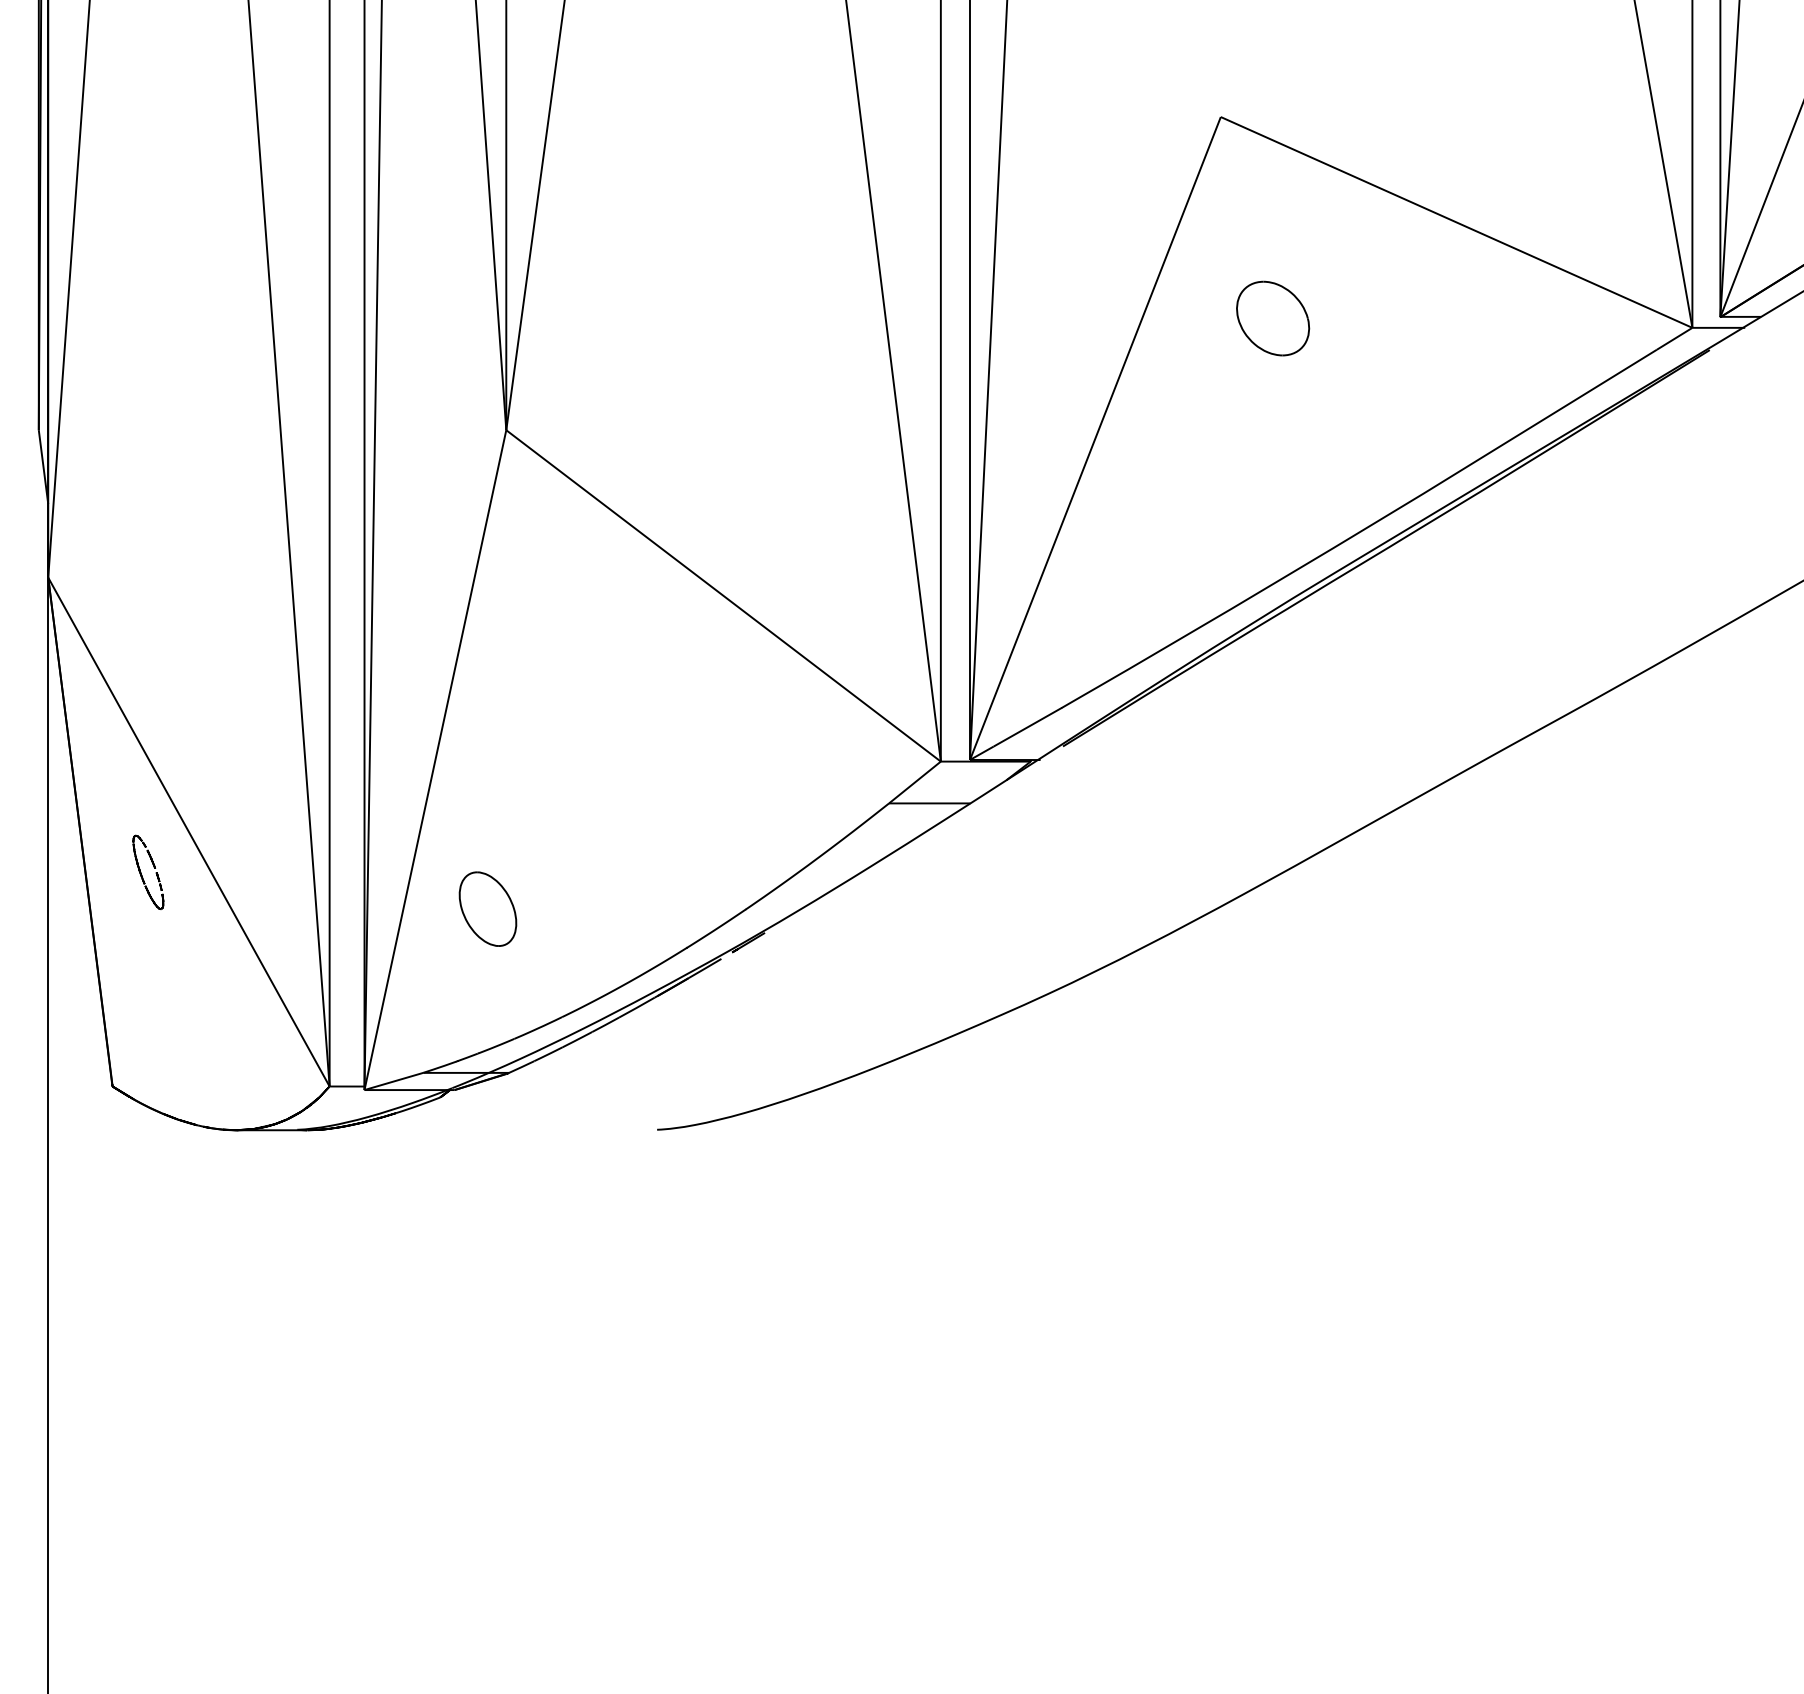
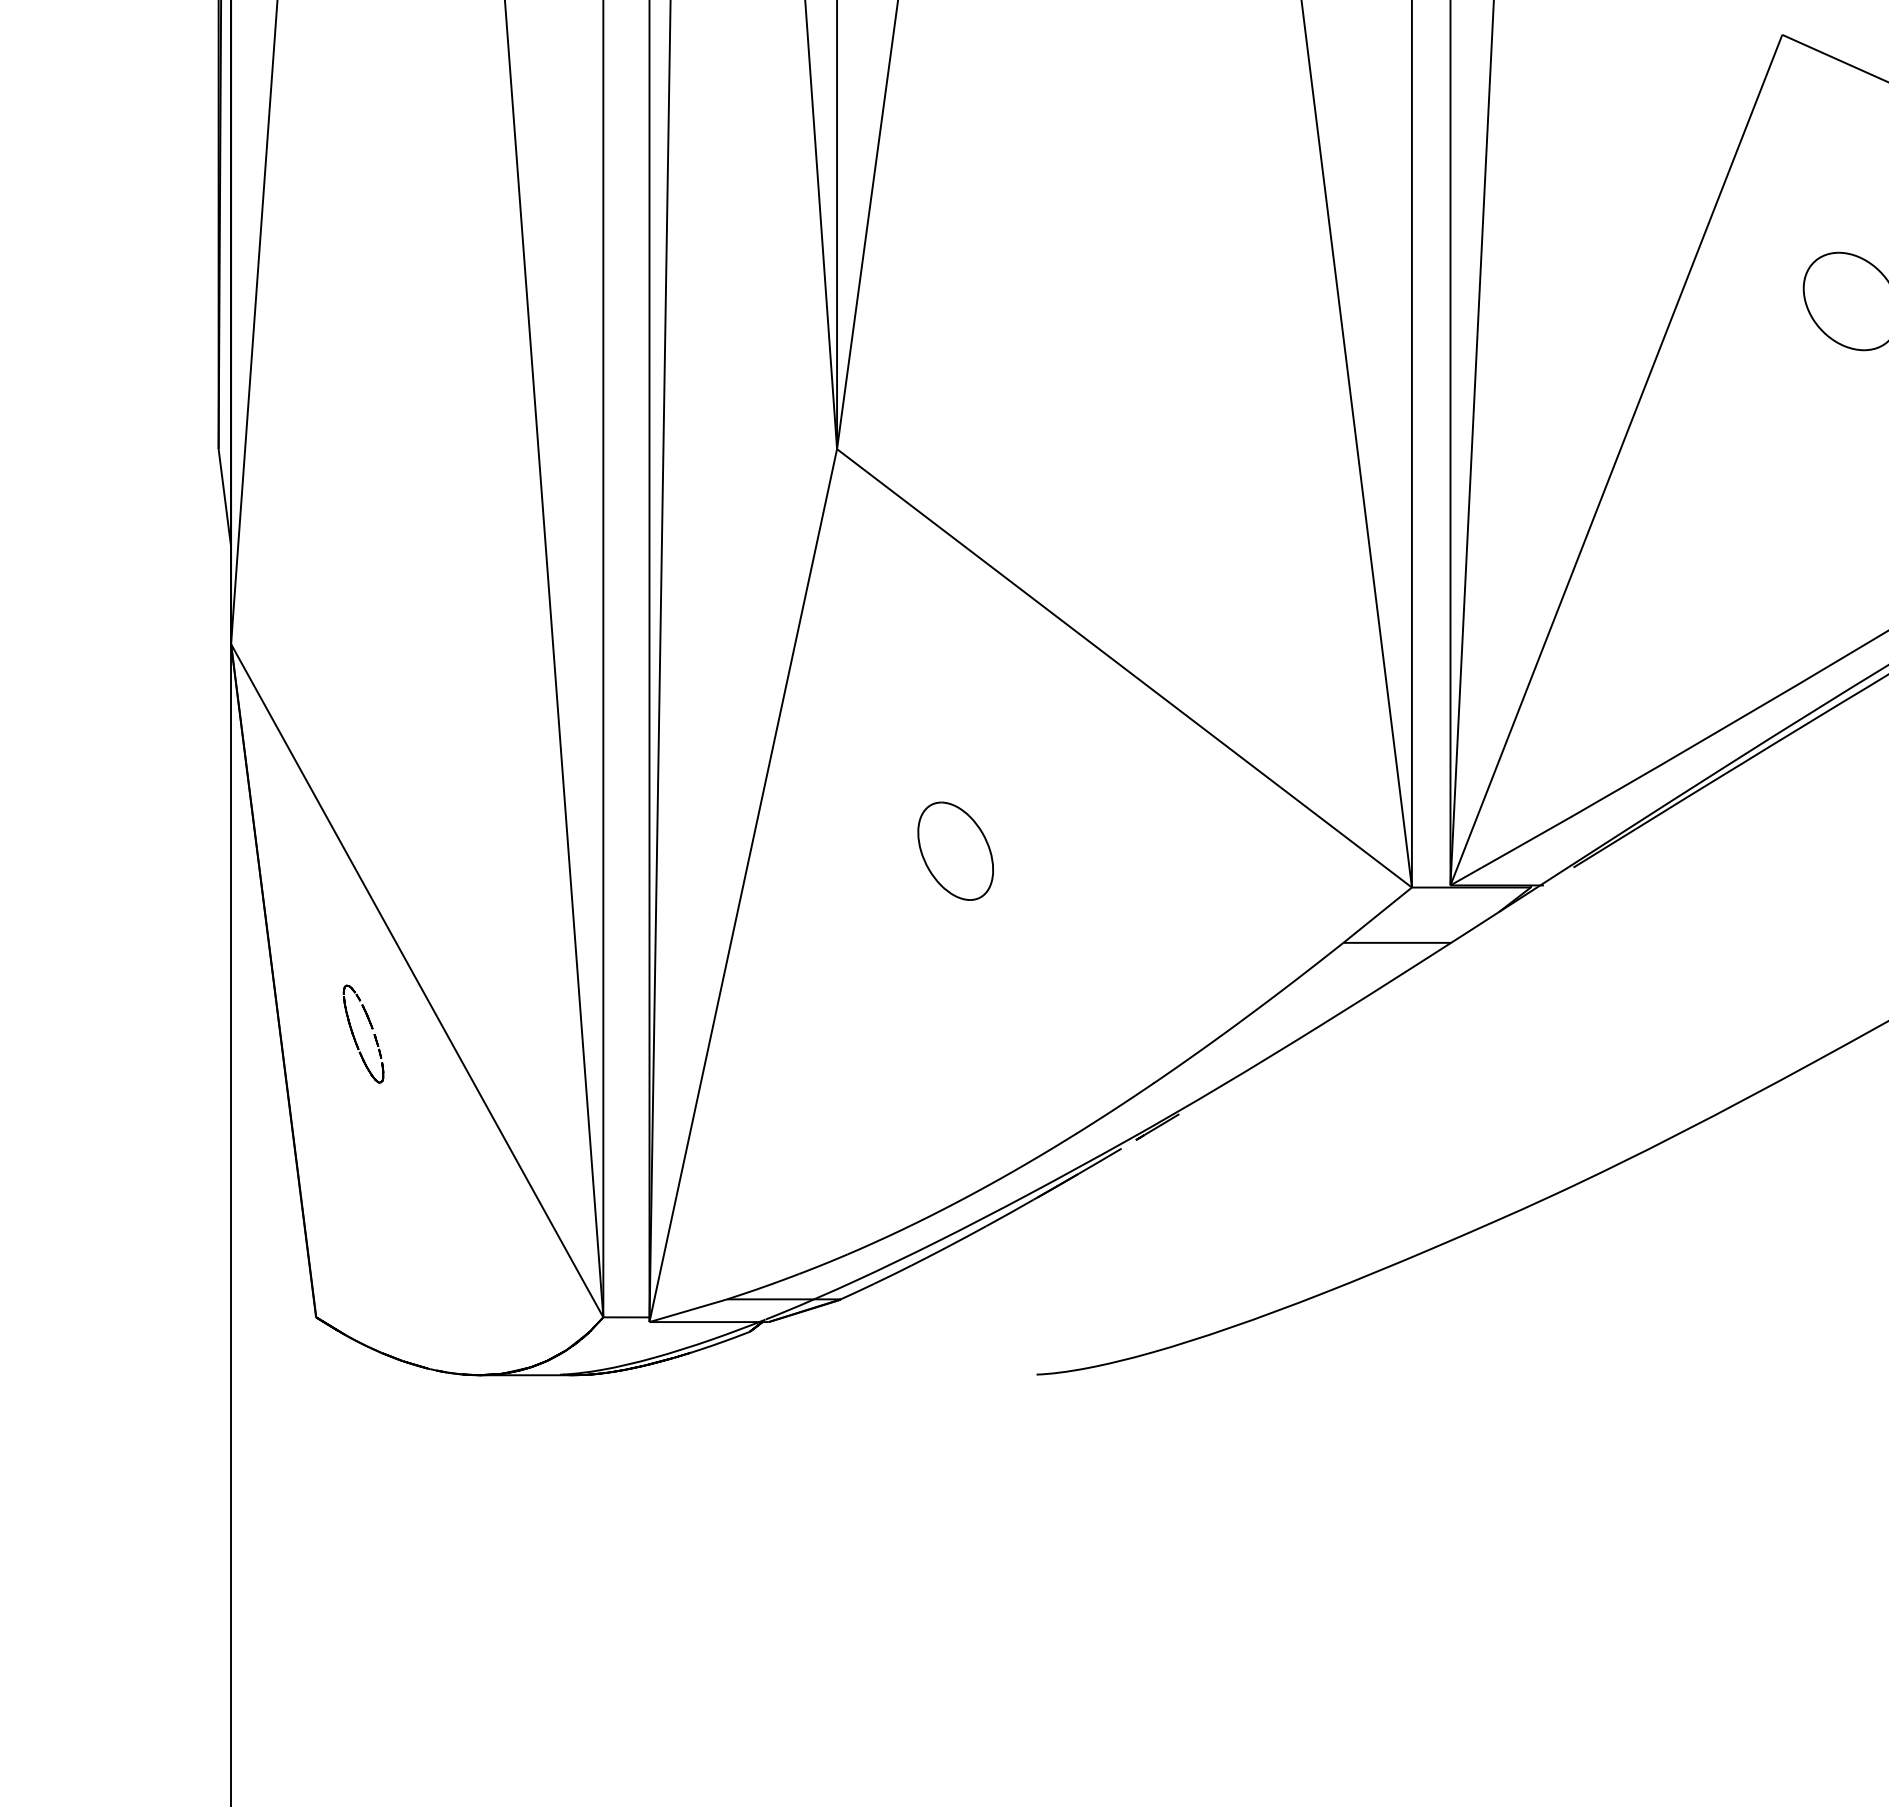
part: (487, 908) -> (955, 850), moved

